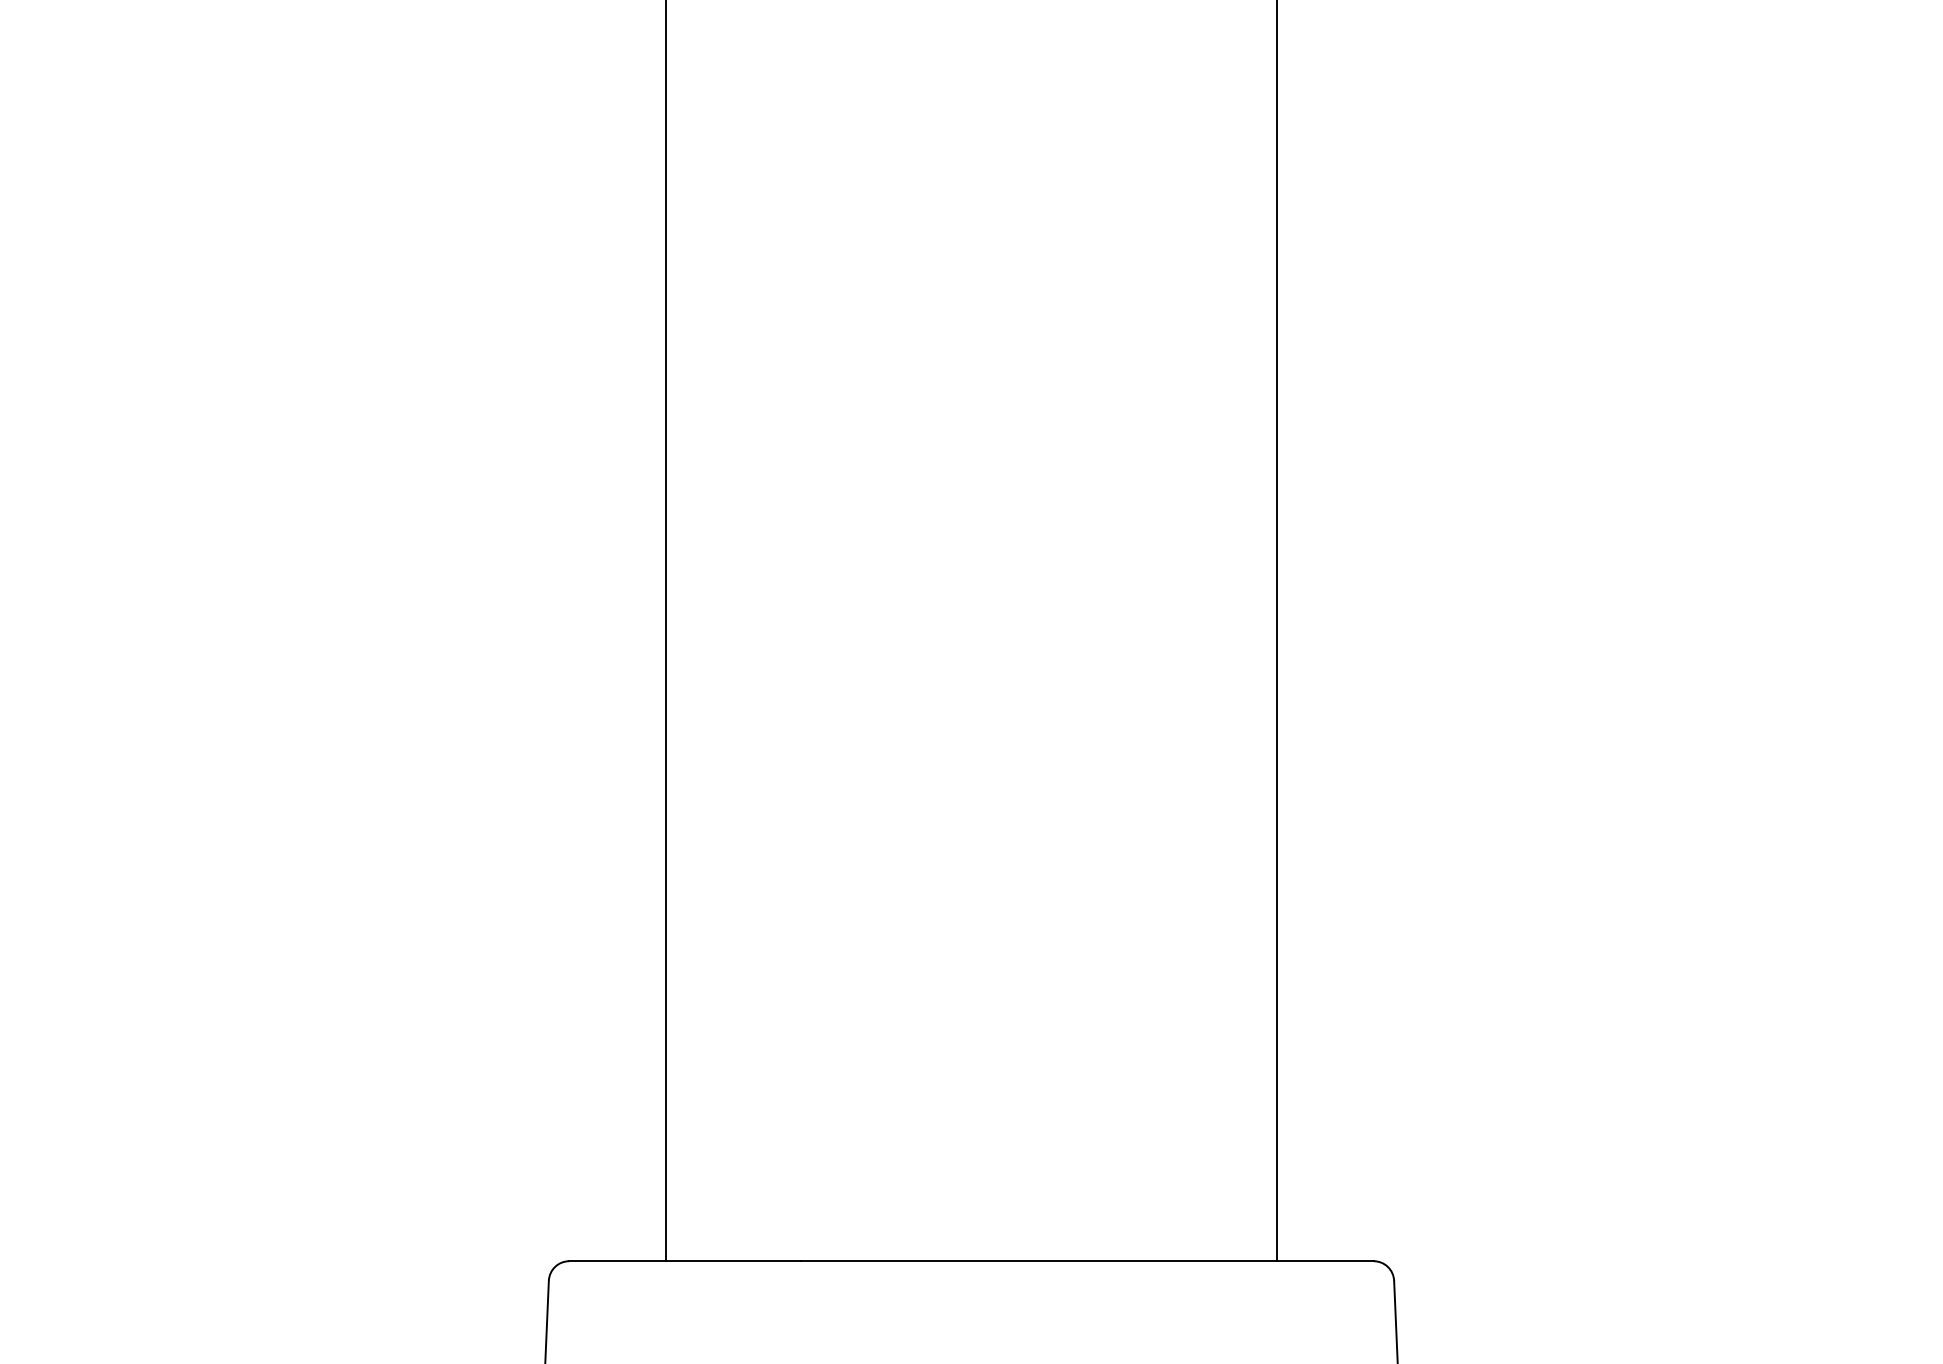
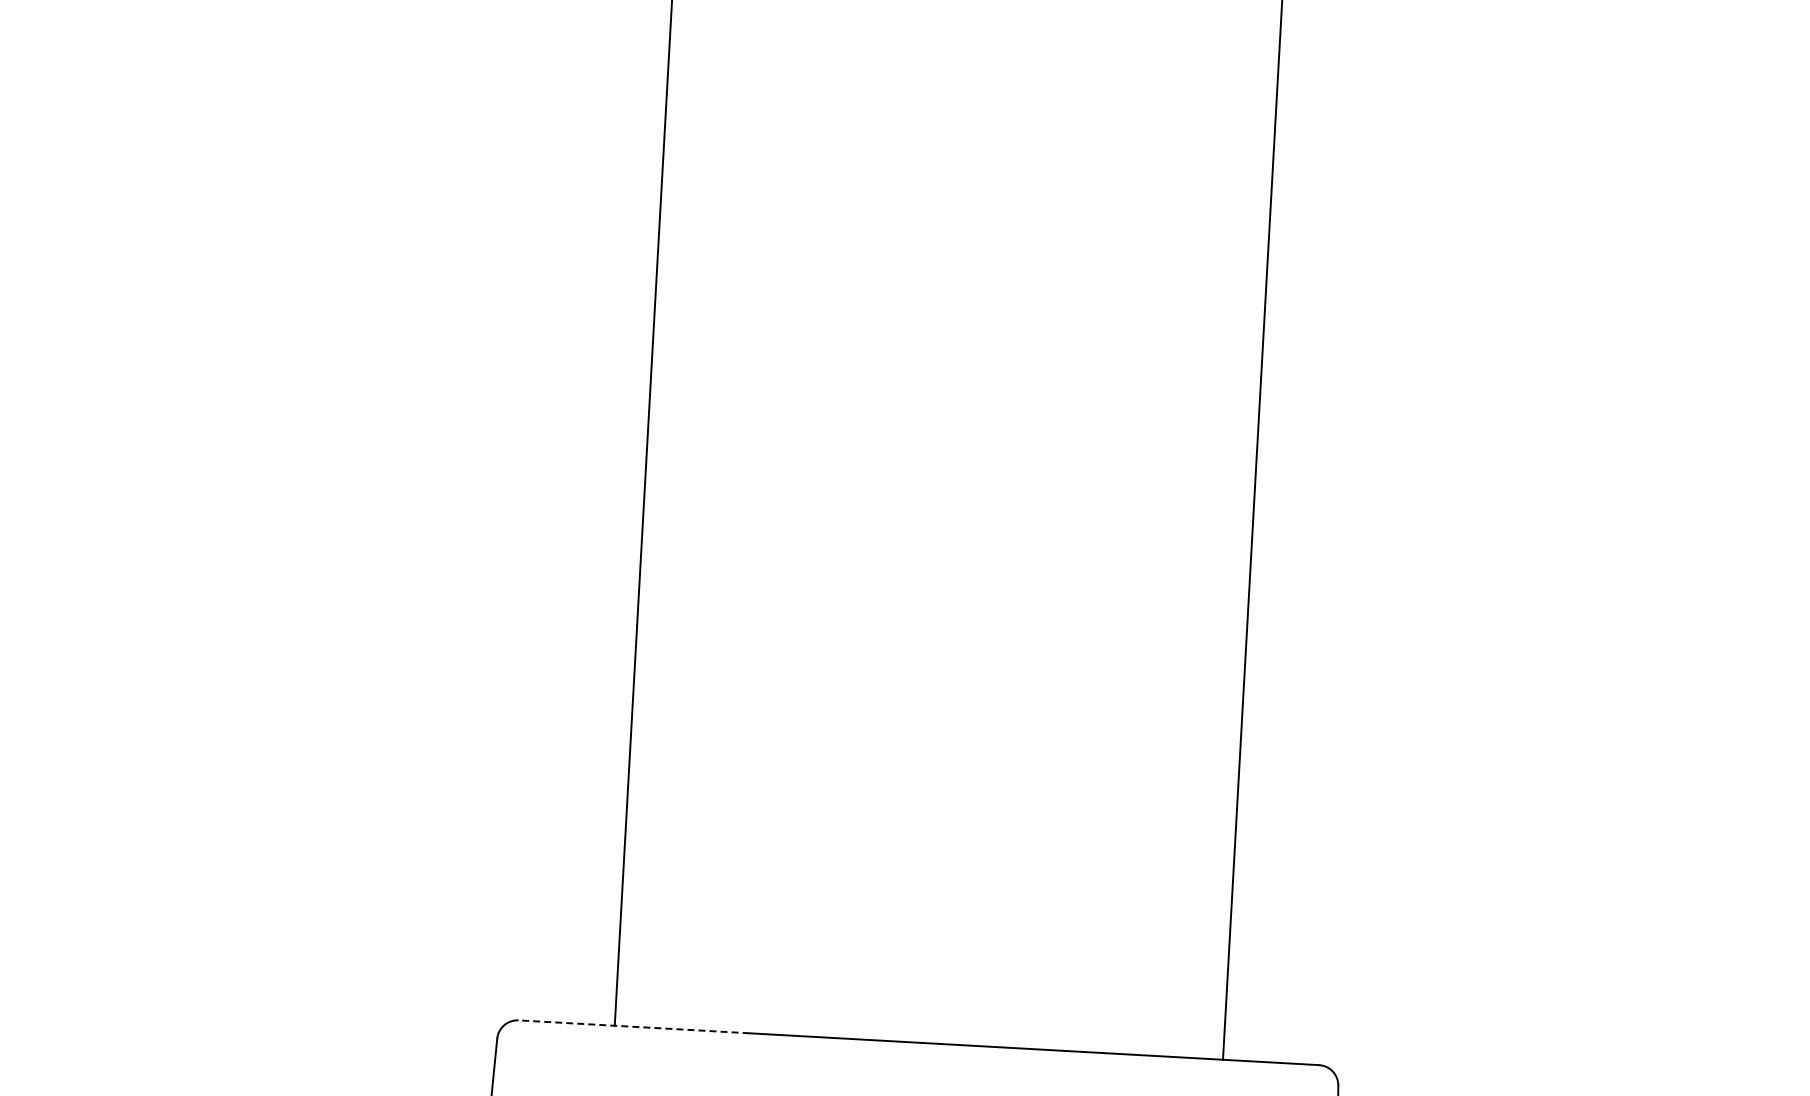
line: (684, 1261) -> (633, 1027), solid -> dashed

